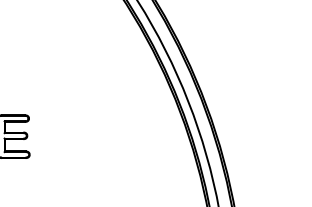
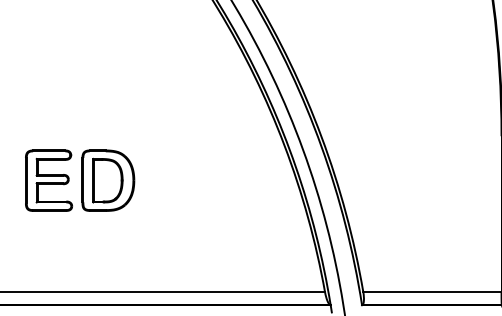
part: (55, 136) -> (108, 180), added

